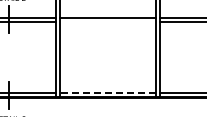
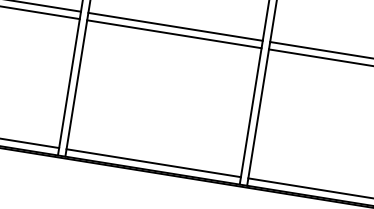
line: (108, 22) -> (174, 34), added
line: (108, 92) -> (154, 162), dashed -> solid

